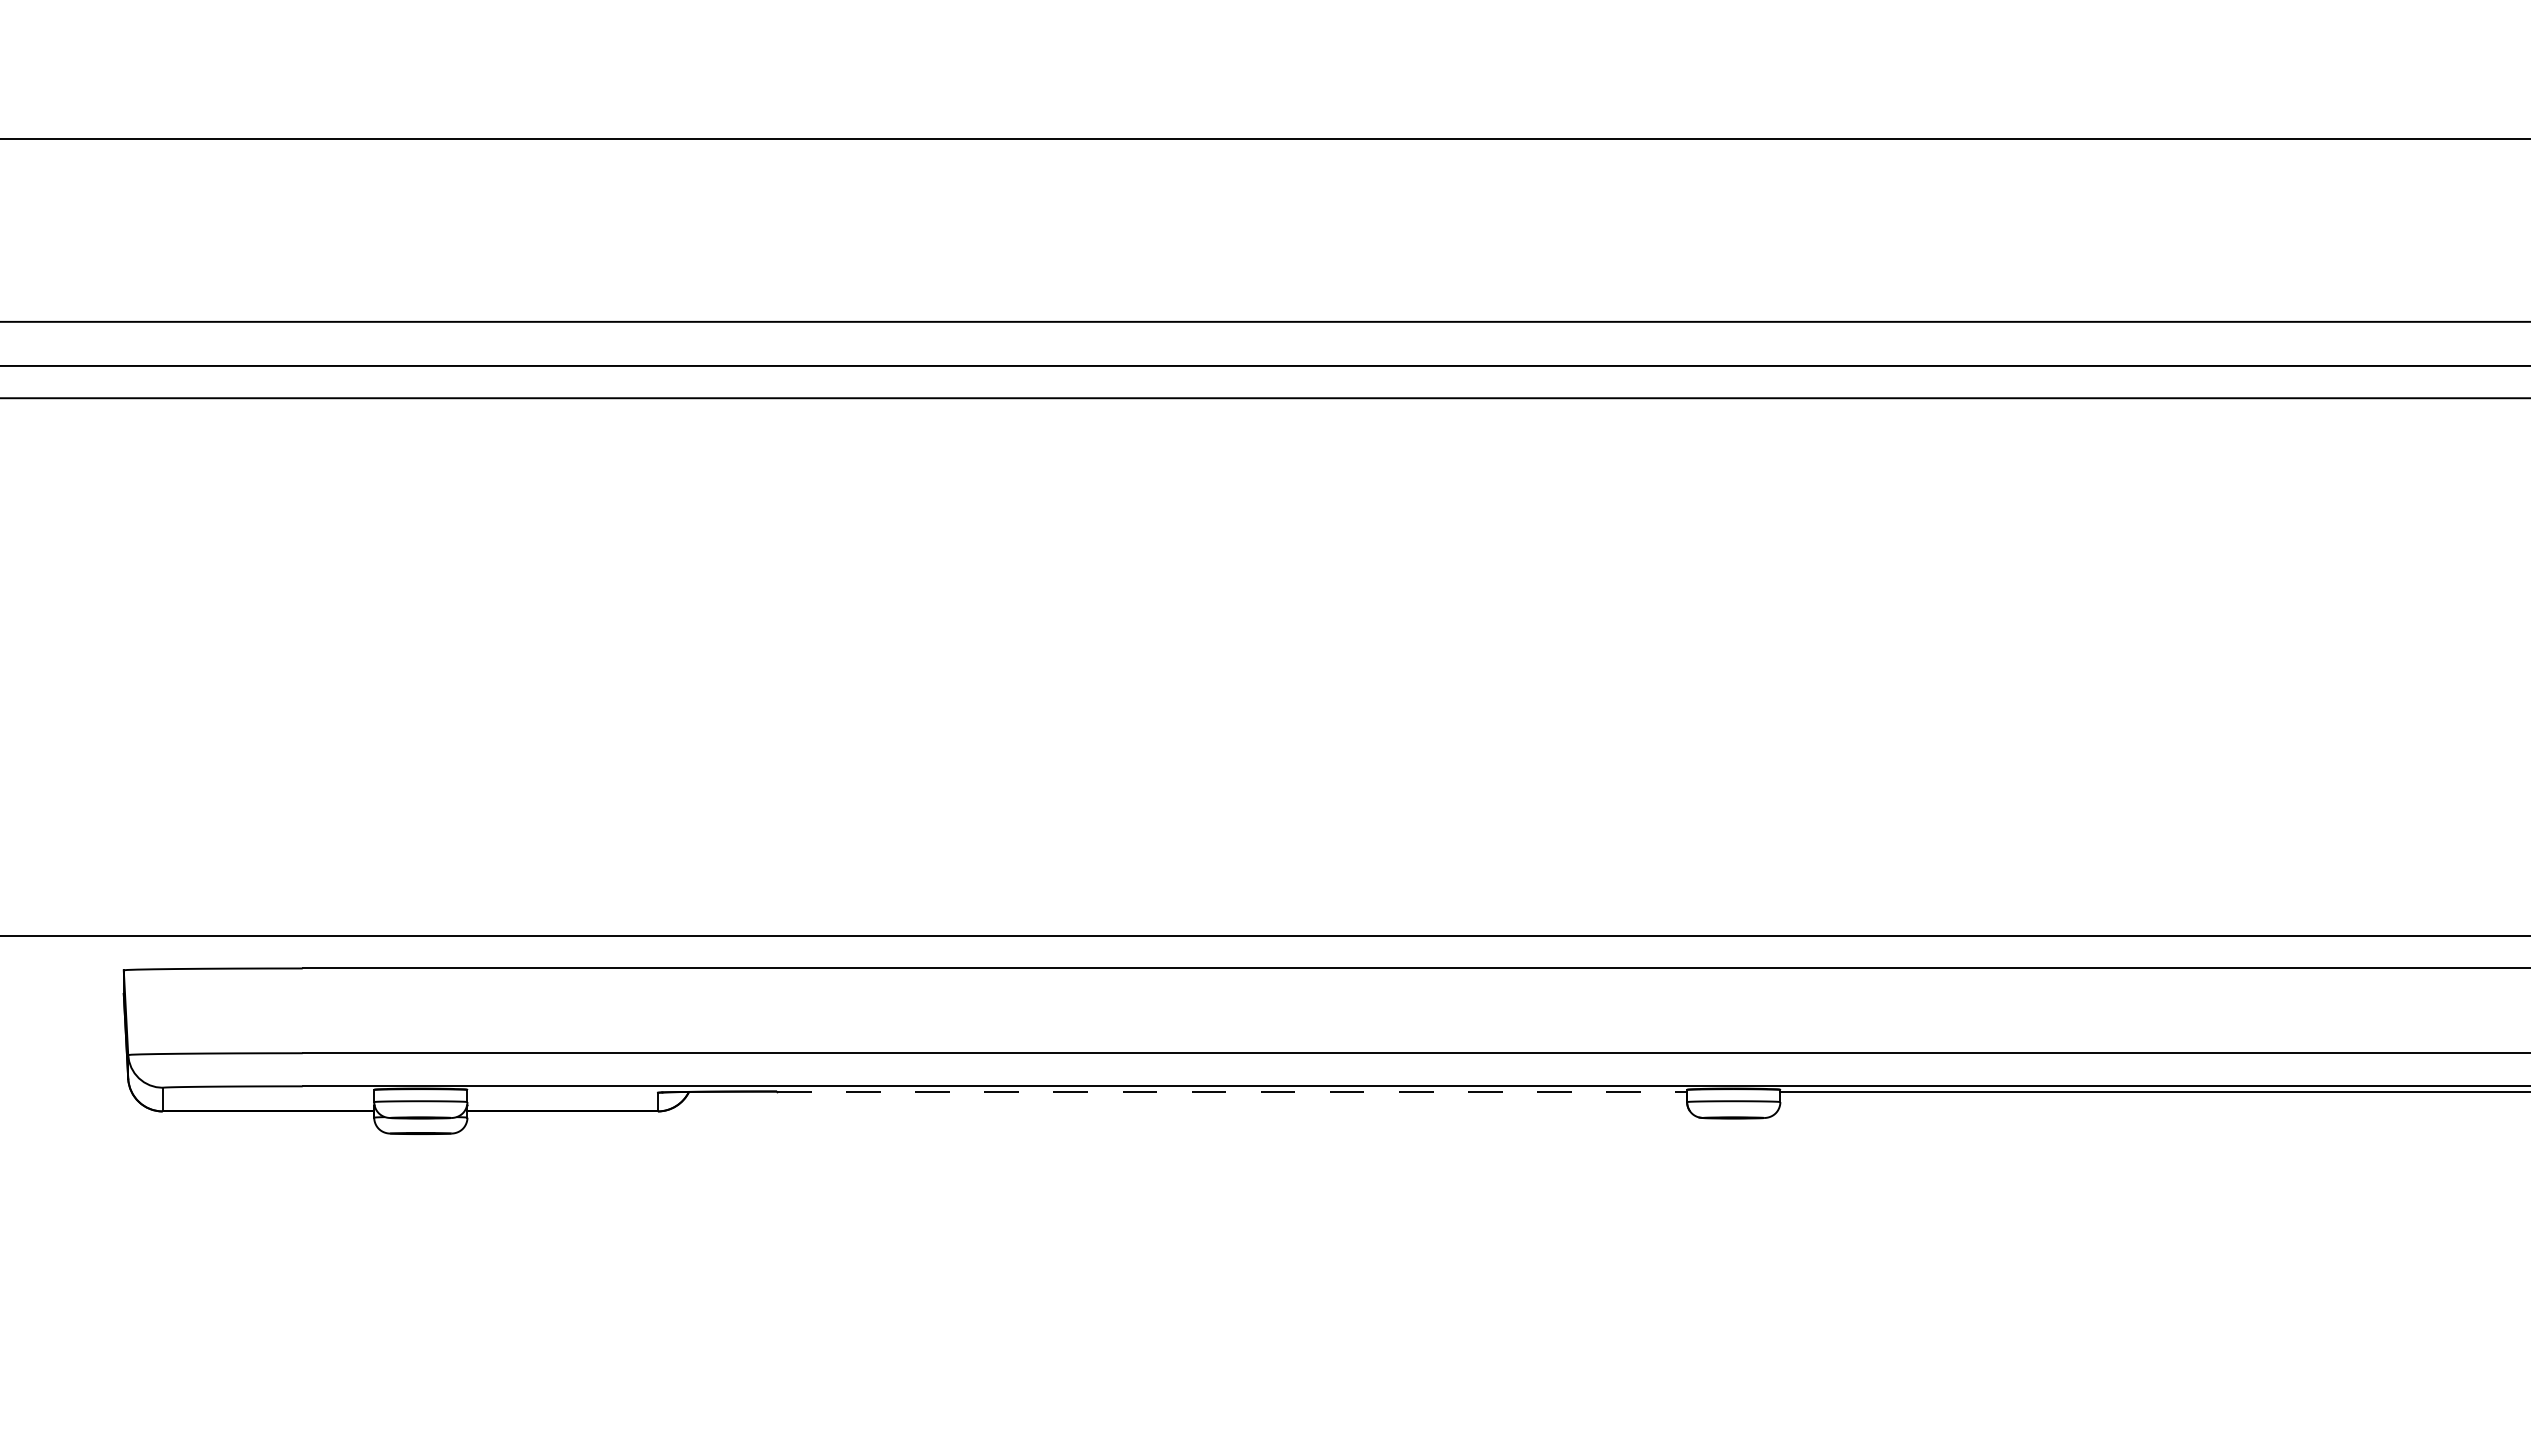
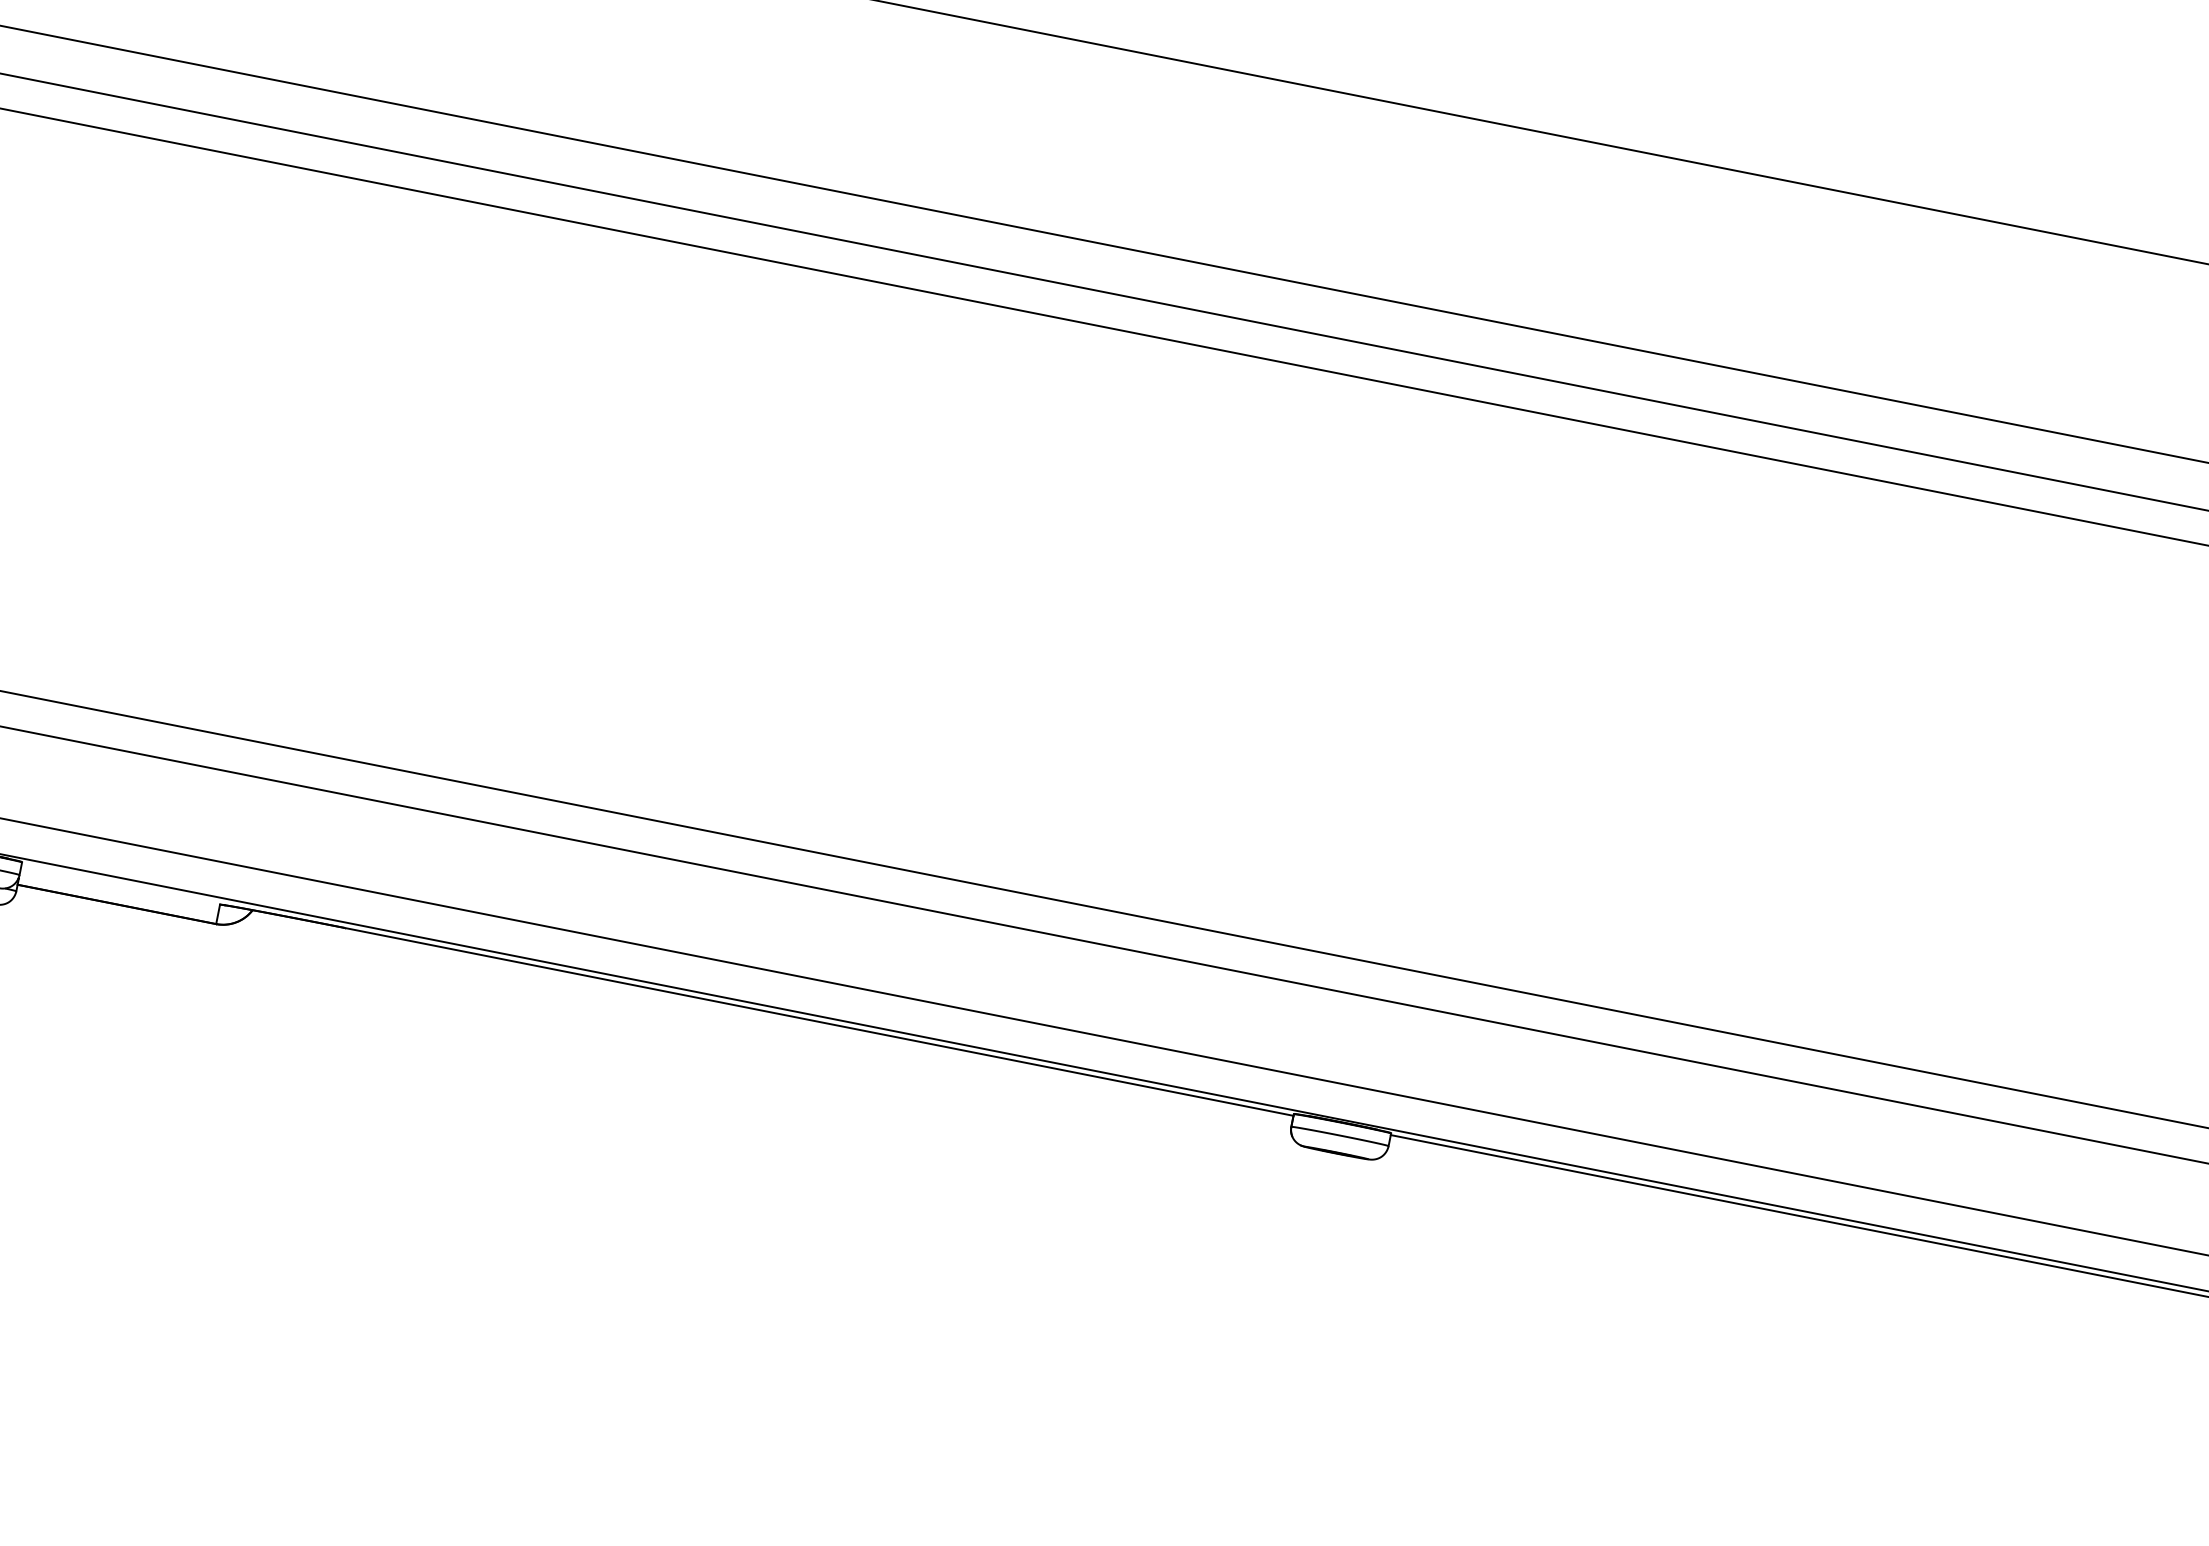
line: (1232, 1091) -> (819, 1021), dashed -> solid

